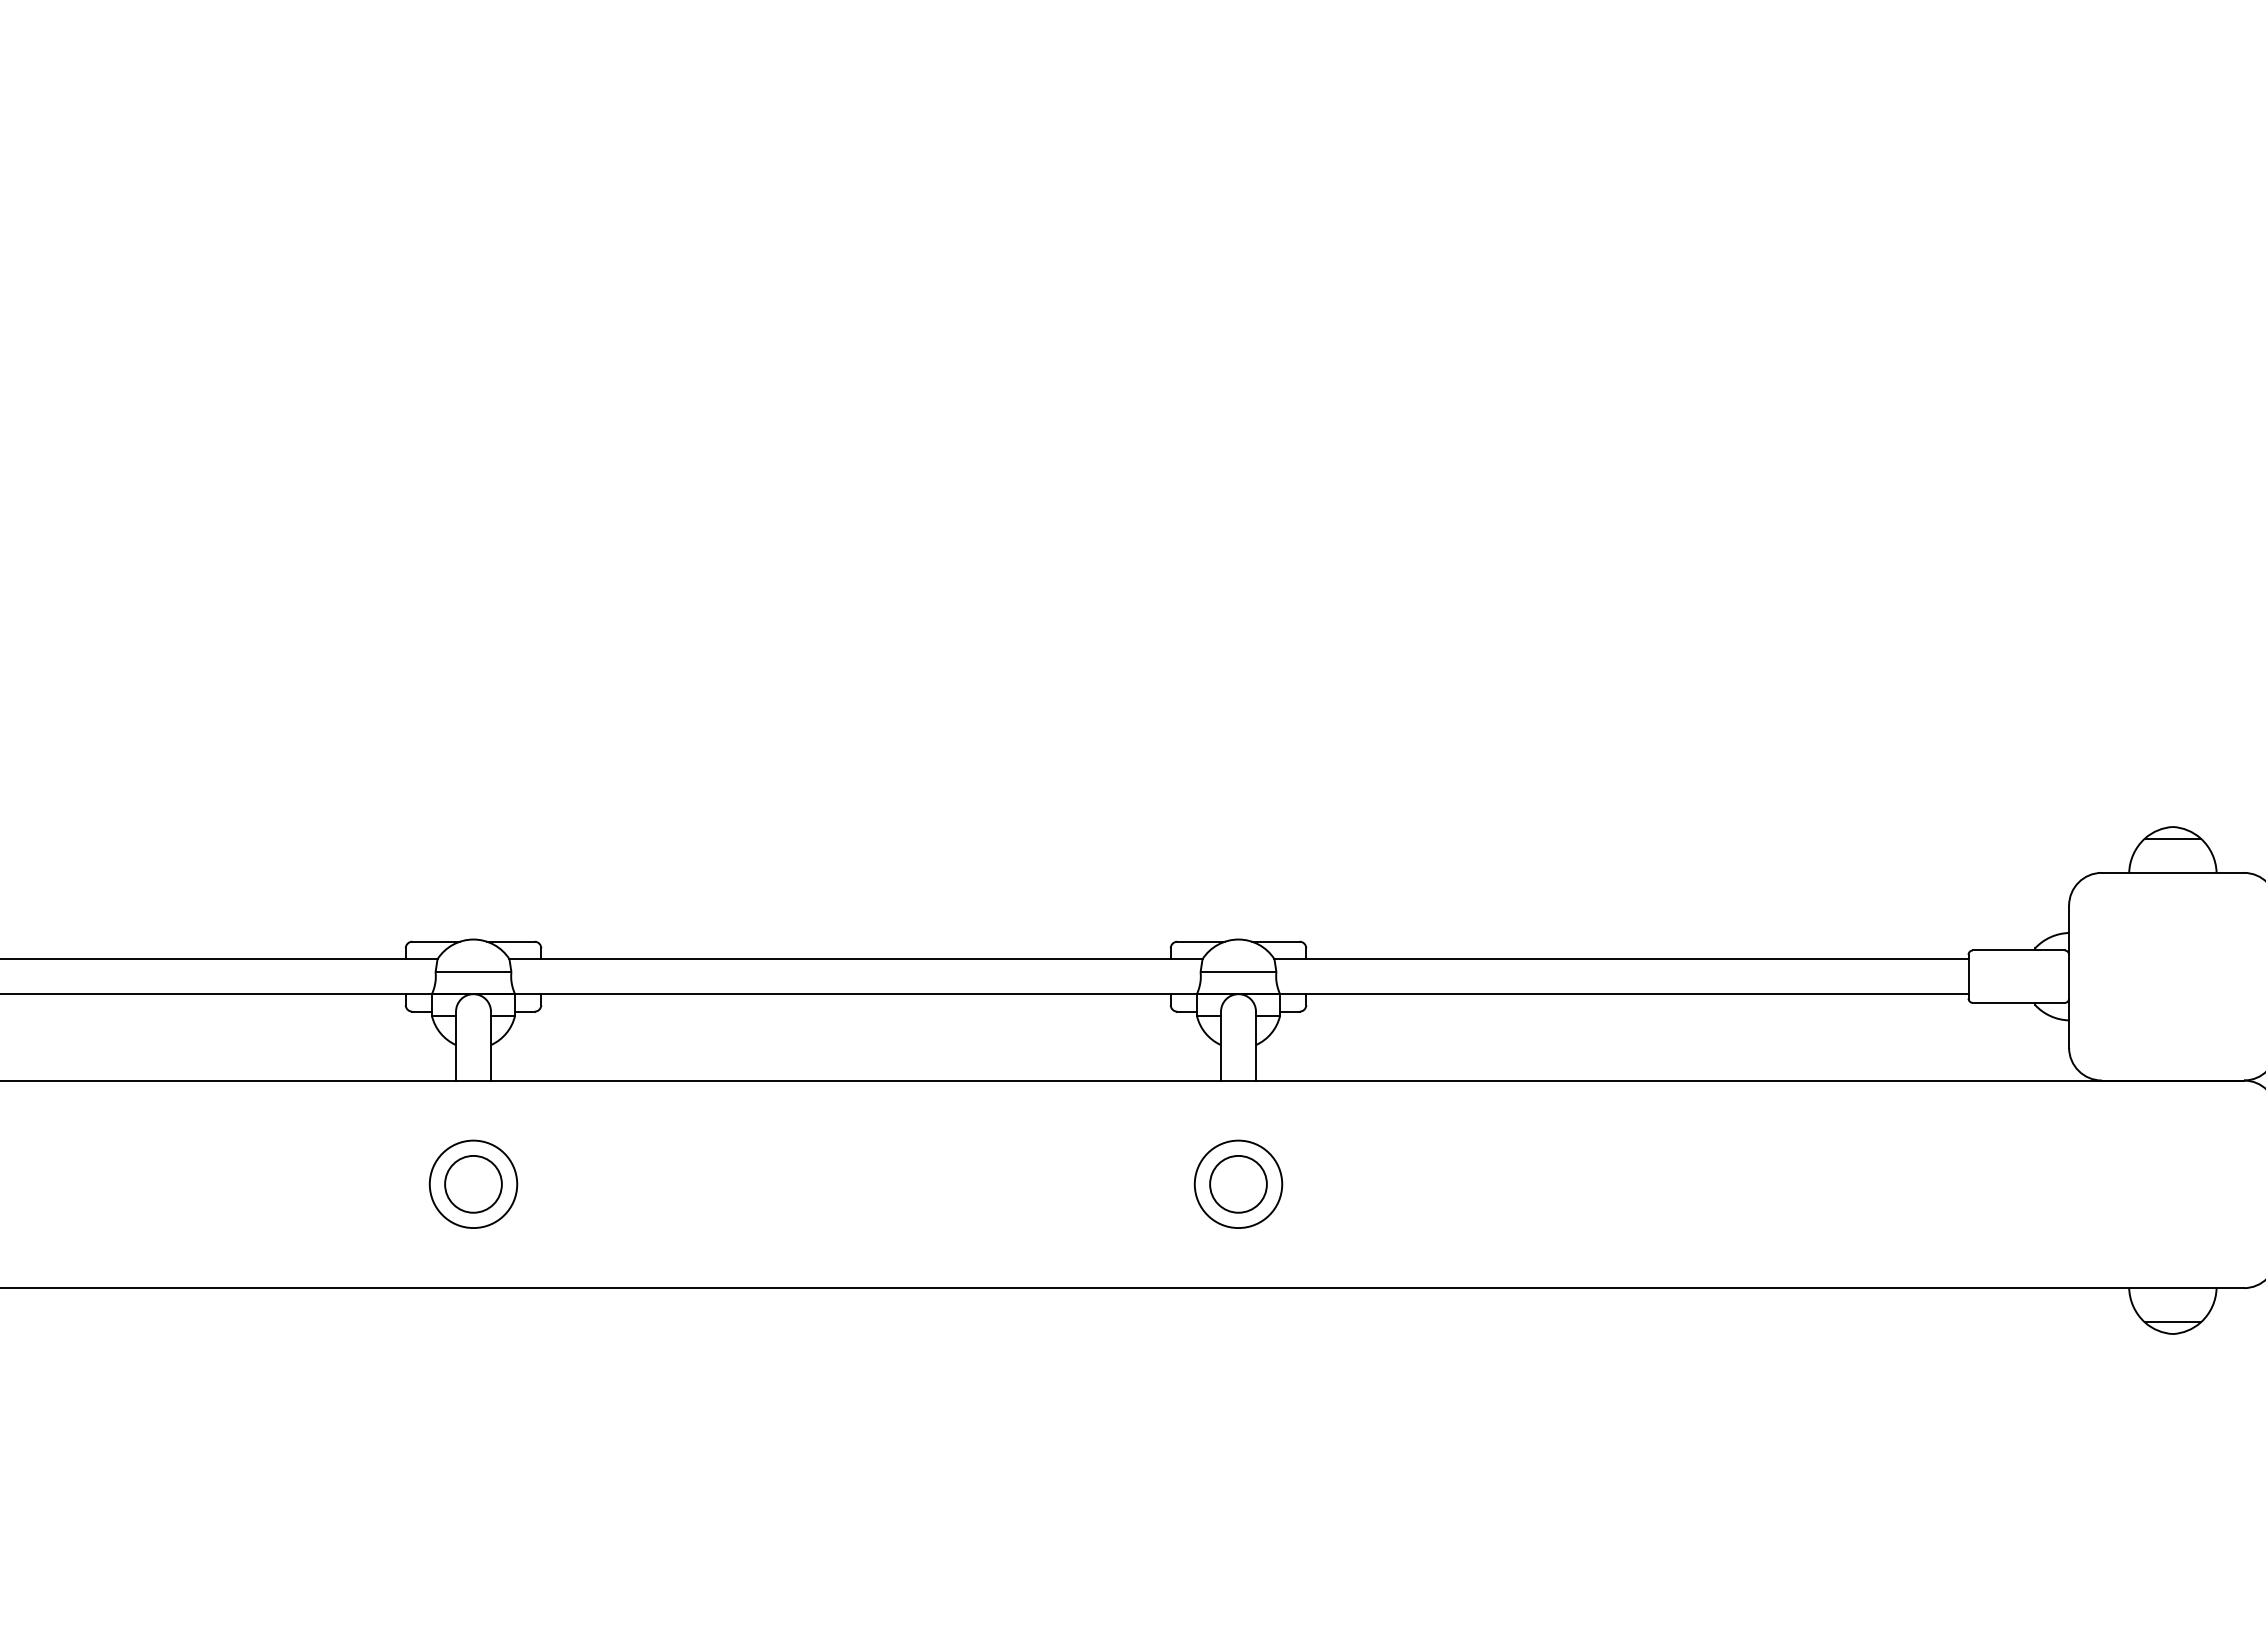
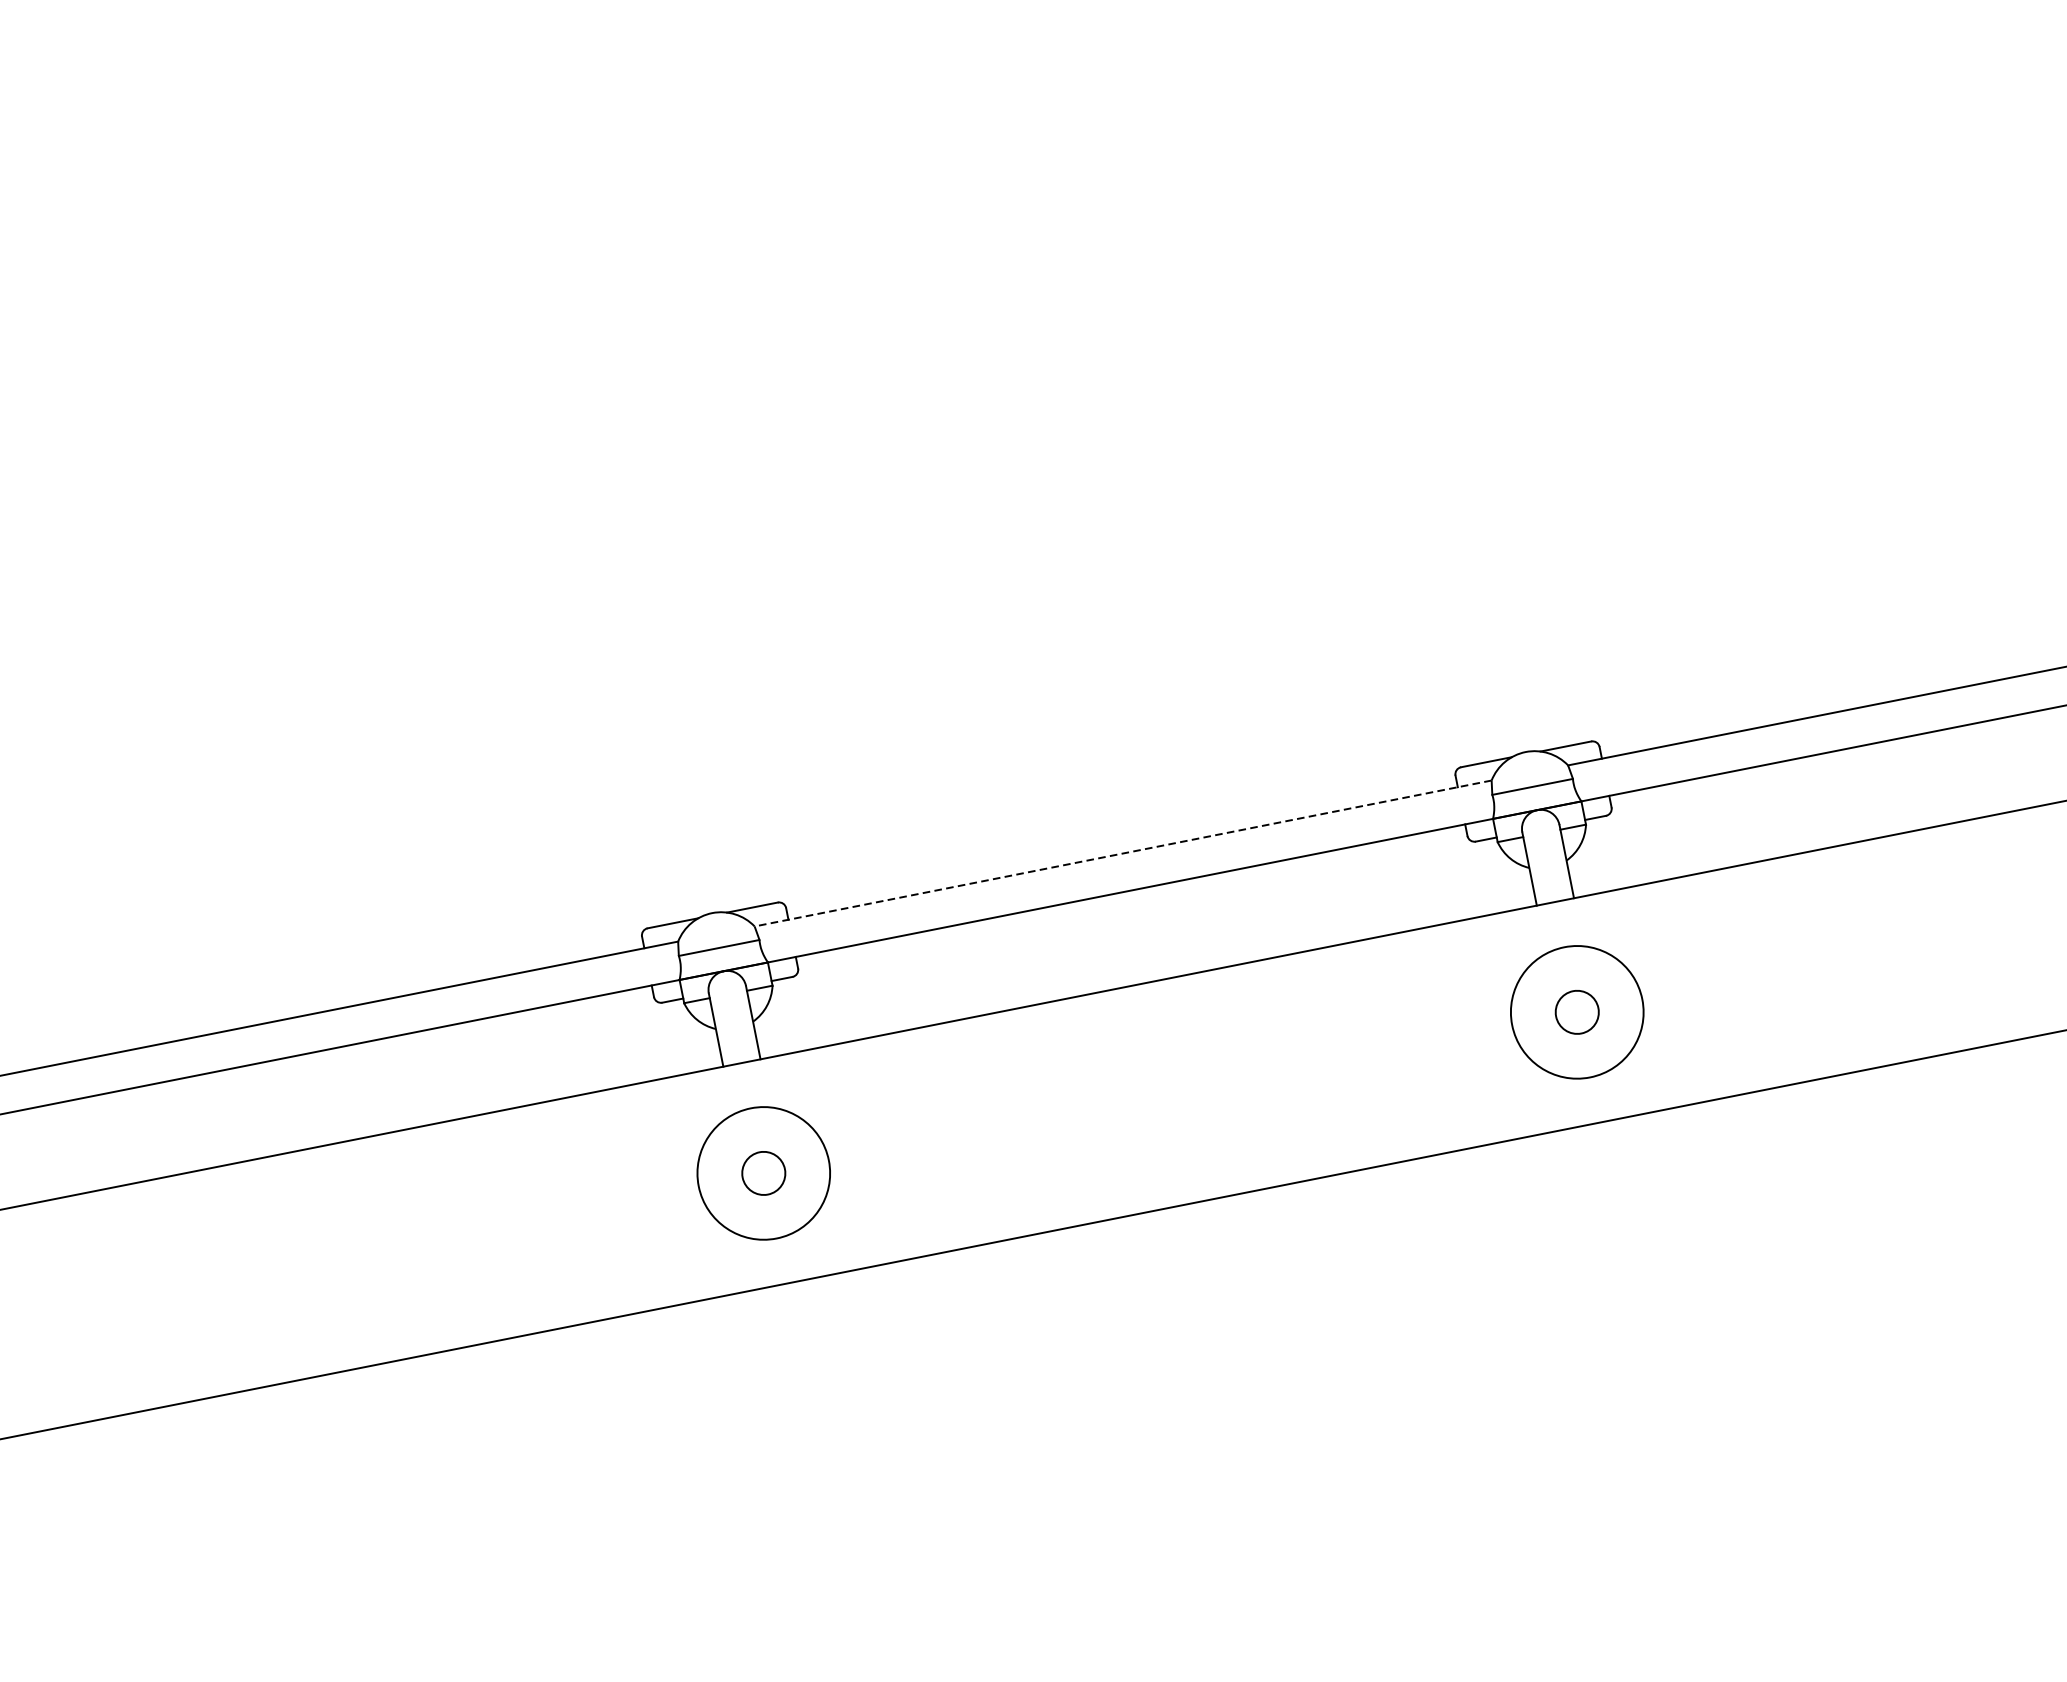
line: (856, 959) -> (1123, 853), solid -> dashed
circle: (473, 1183) -> (763, 1172), size x0.7
circle: (1238, 1183) -> (1577, 1011), size x0.7
circle: (473, 1184) -> (763, 1173), size x1.4
circle: (1238, 1184) -> (1577, 1012), size x1.4

